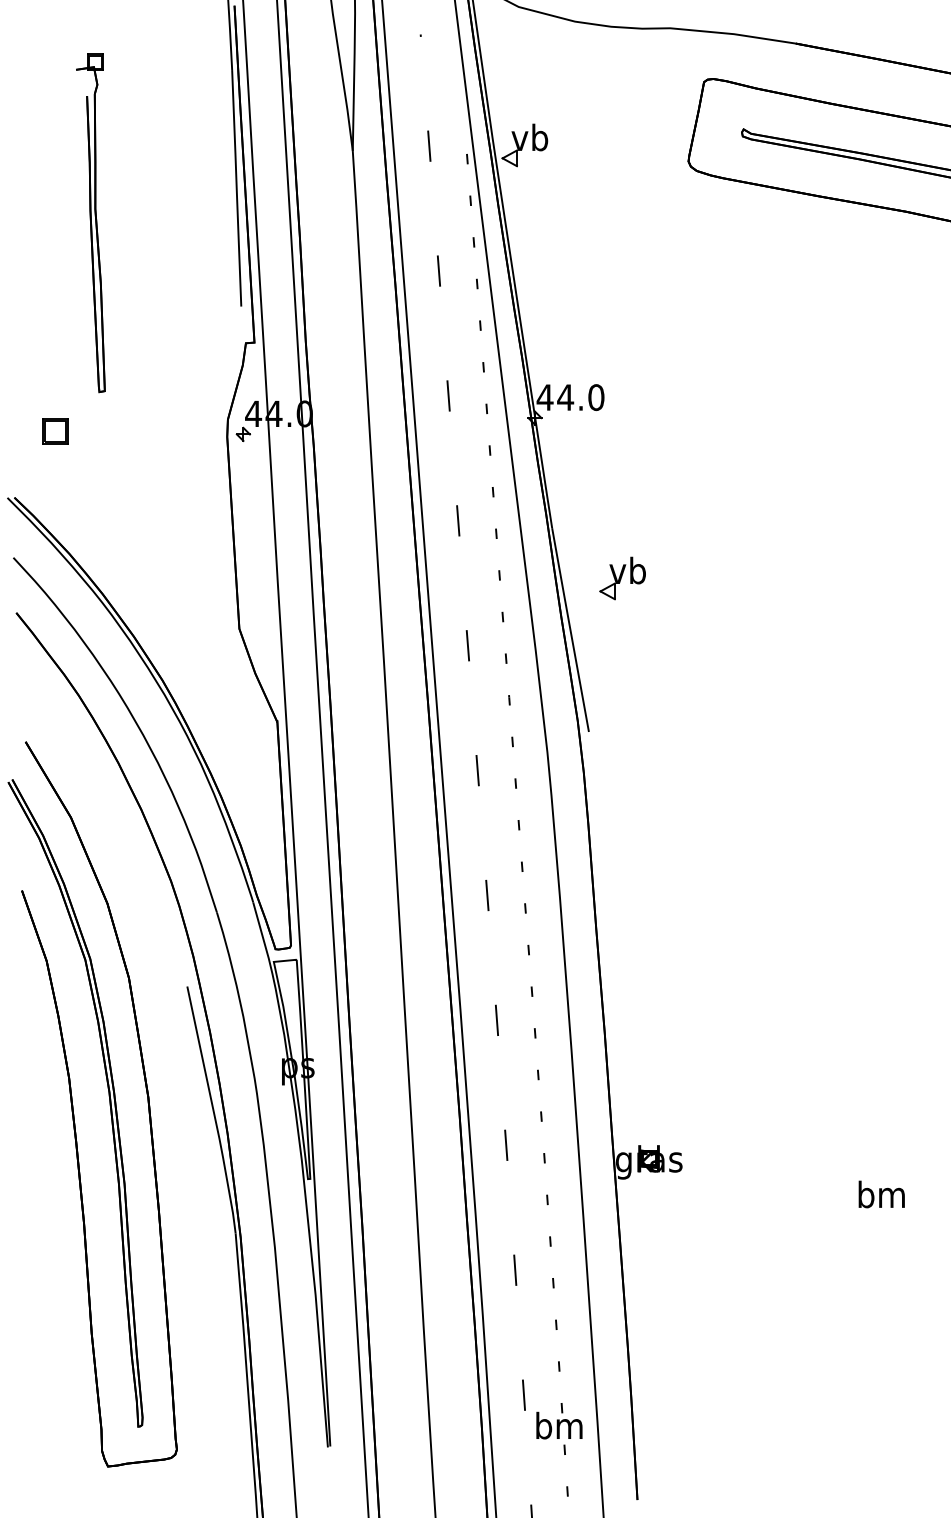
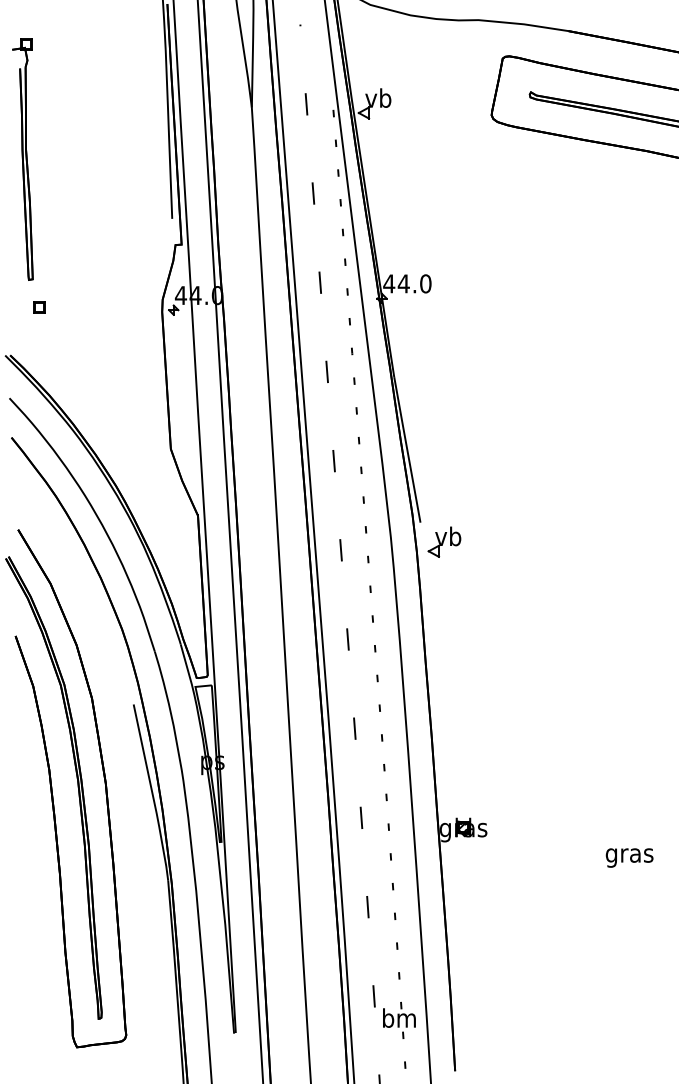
part: (90, 223) -> (22, 159), moved
part: (55, 430) -> (39, 307), size x0.62
part: (622, 577) -> (444, 541), moved
text: (881, 1197) -> (629, 855), bm -> gras

